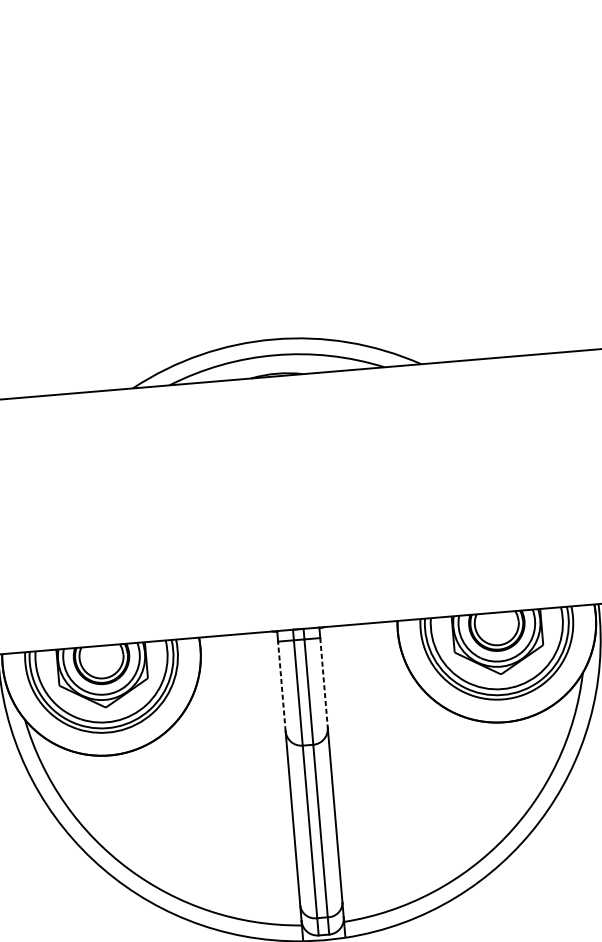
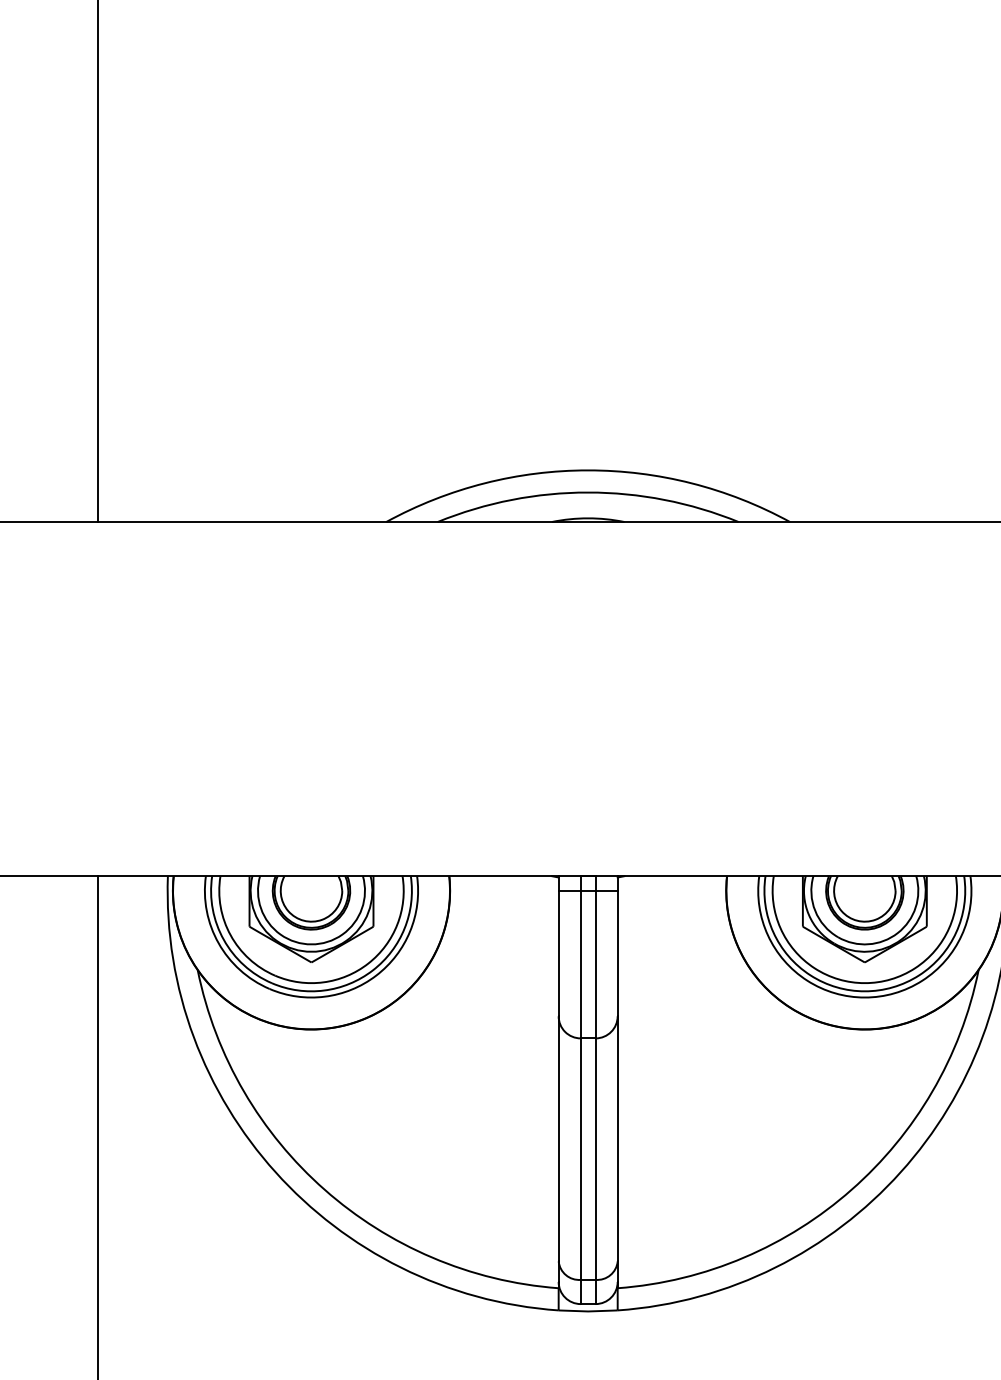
line: (323, 682) -> (617, 953), dashed -> solid
line: (281, 686) -> (558, 953), dashed -> solid

